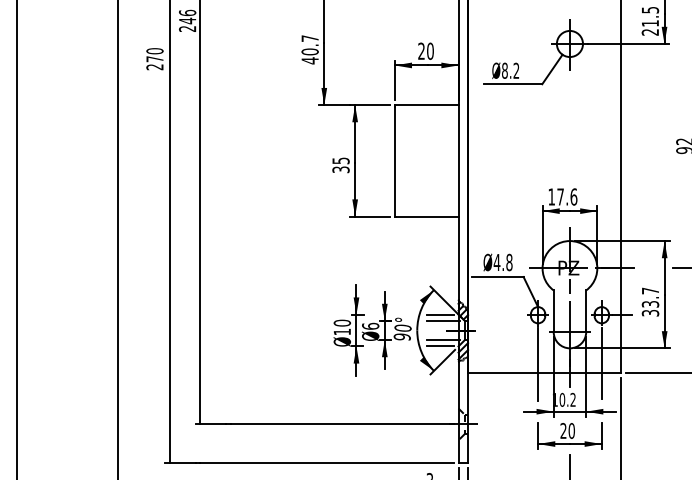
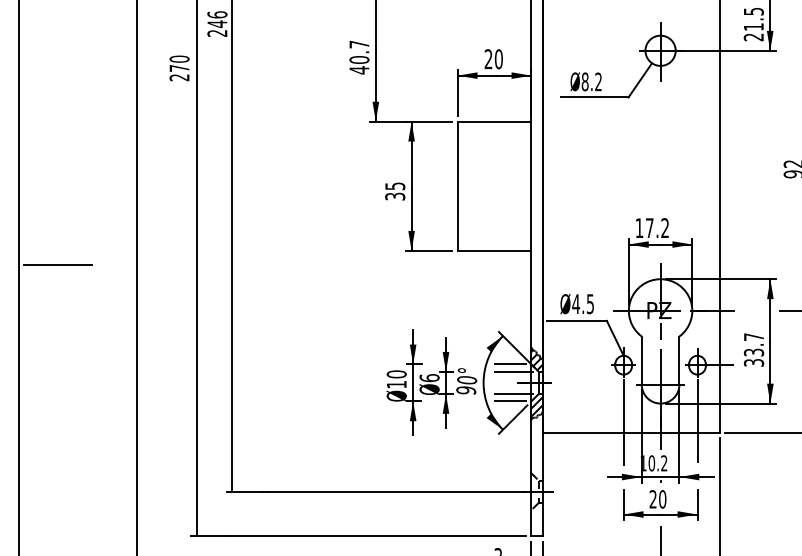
text: (574, 197) -> (665, 228), 17.6 -> 17.2
line: (49, 228) -> (57, 264), added
text: (509, 262) -> (590, 304), Ø4.8 -> Ø4.5

